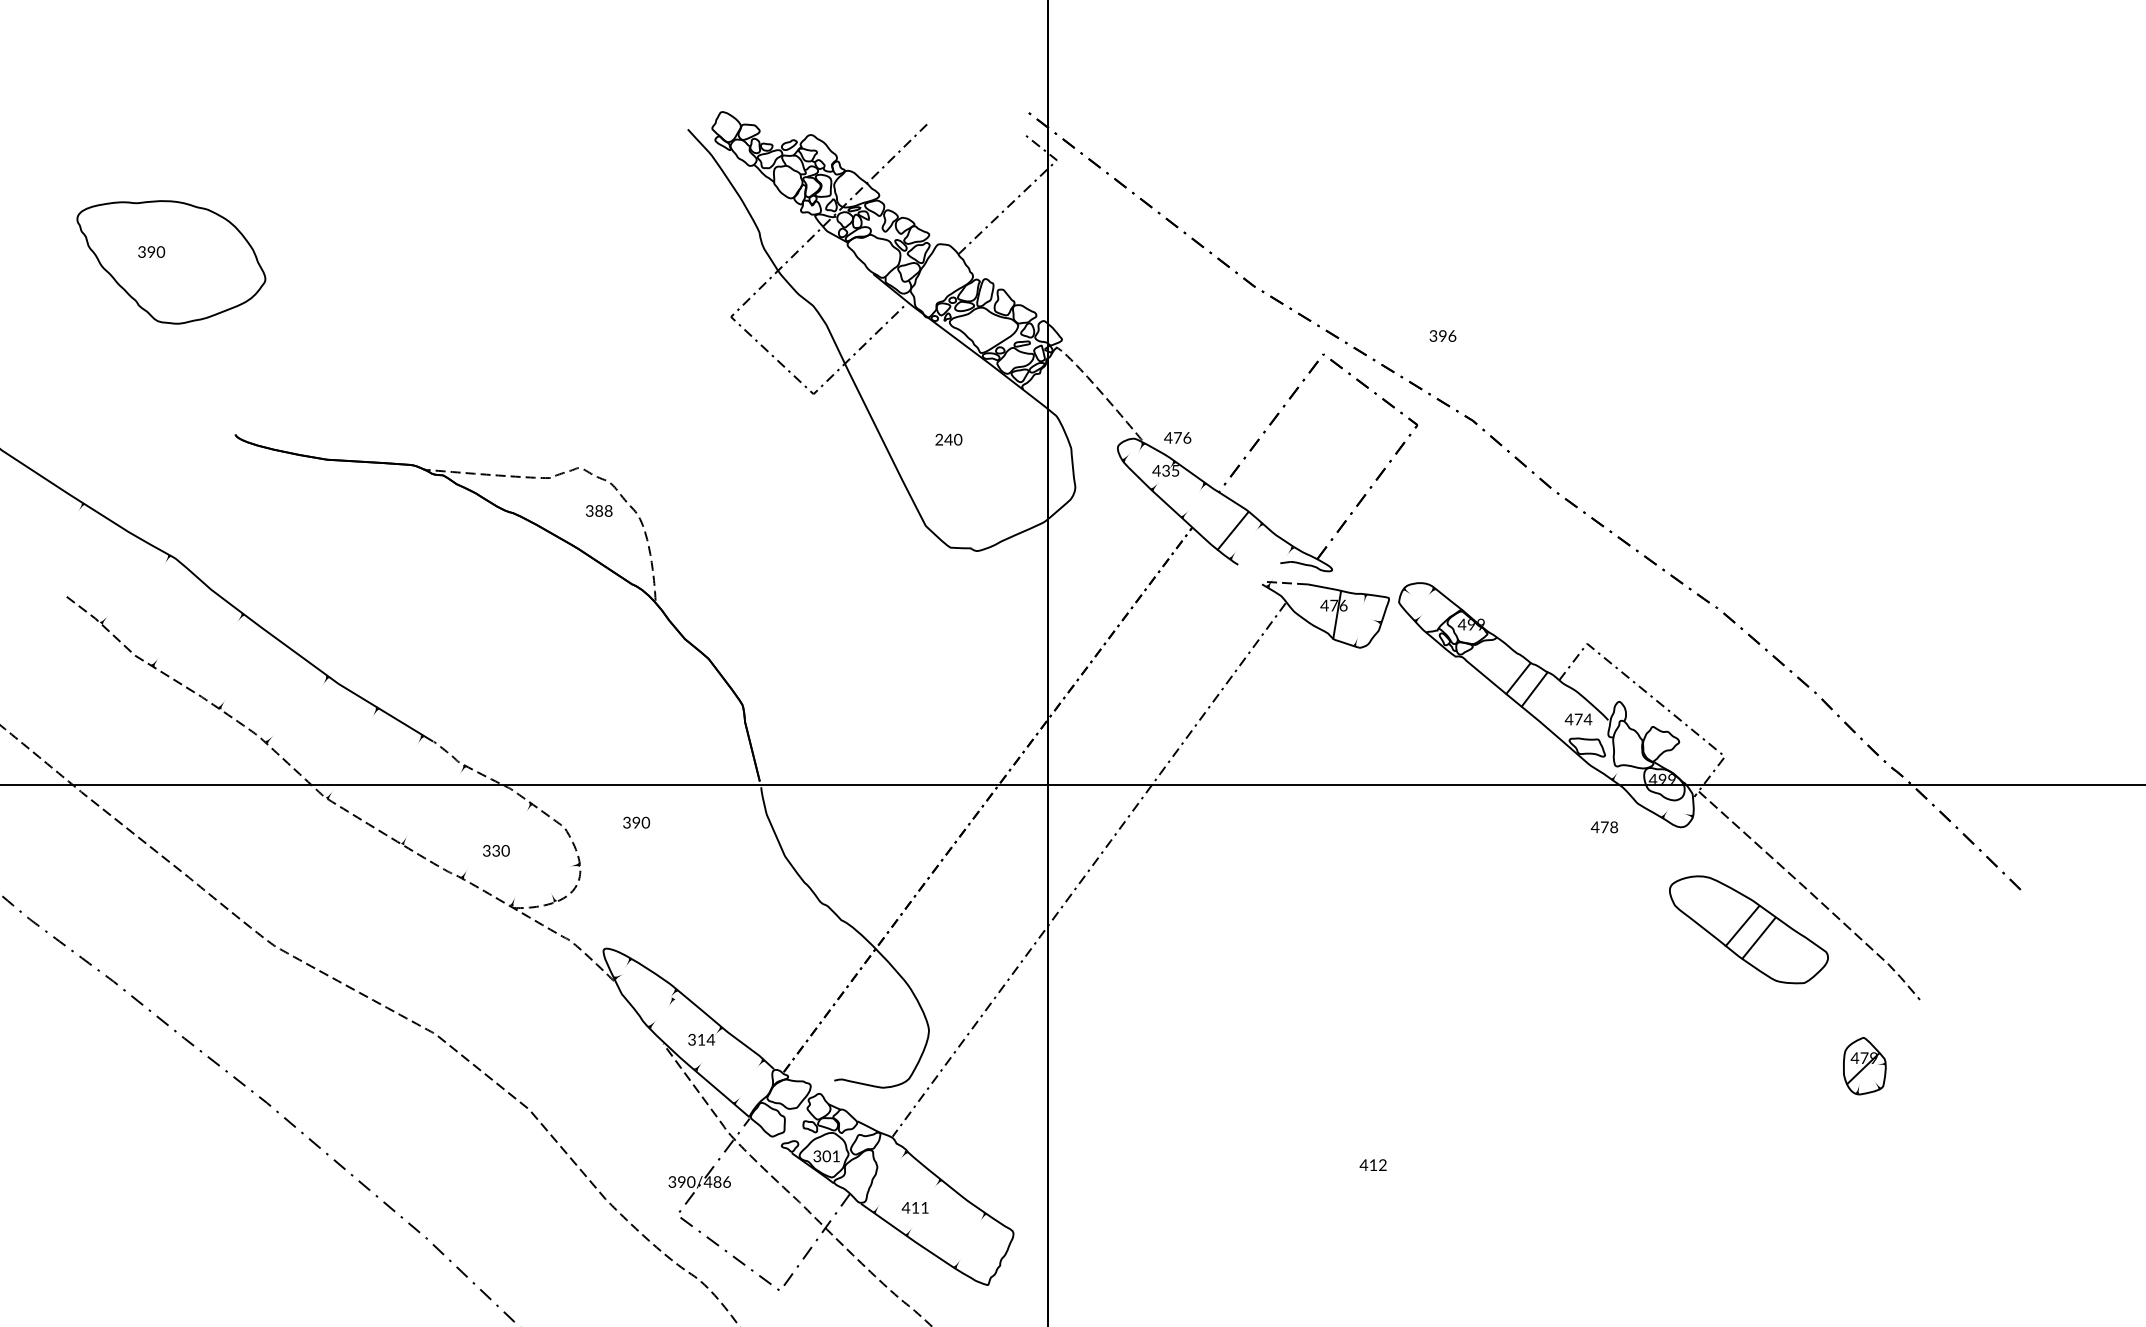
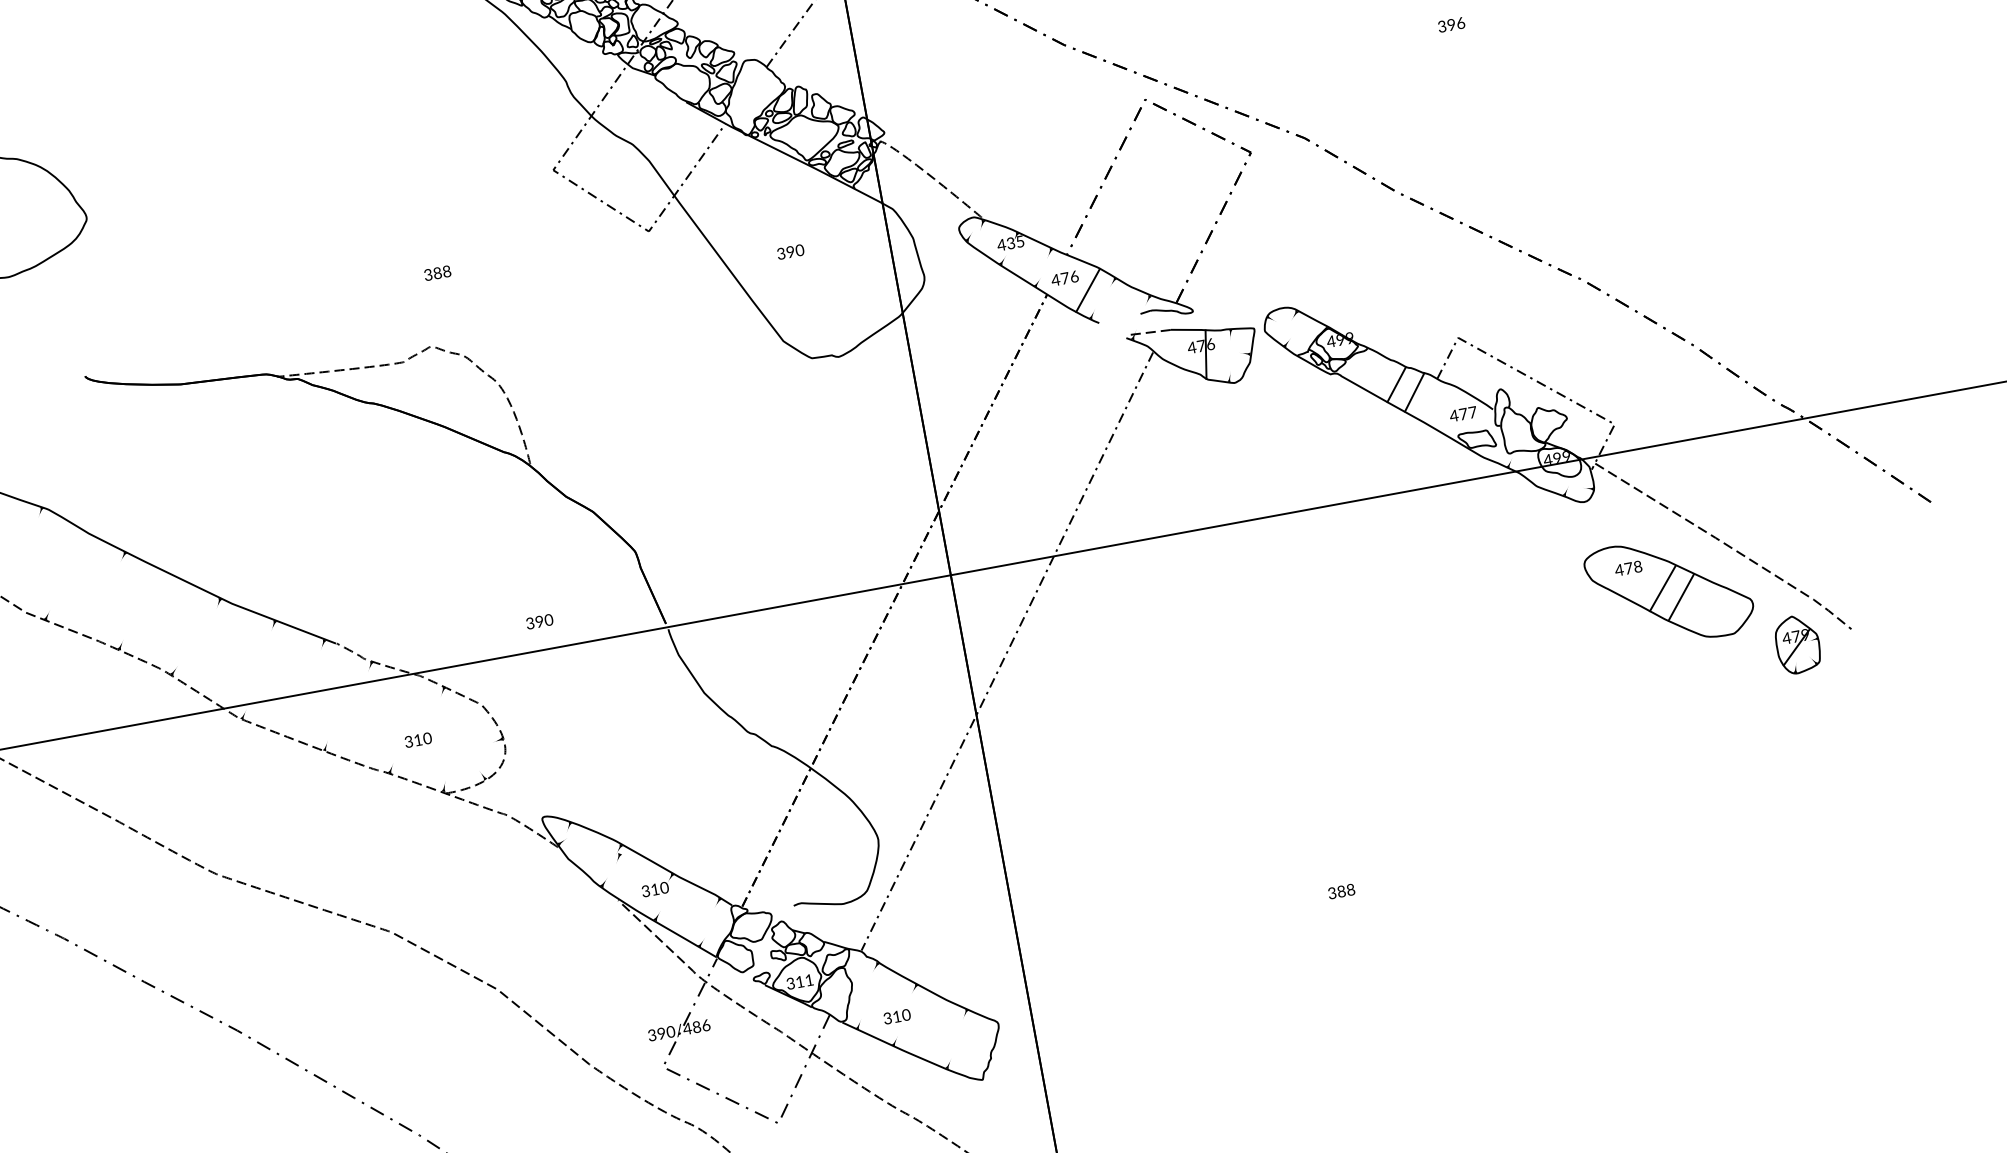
text: (1442, 335) -> (1451, 24), moved
text: (1177, 437) -> (1064, 278), moved
text: (943, 439) -> (785, 252), 240 -> 390
text: (599, 510) -> (437, 272), moved
text: (1587, 719) -> (1472, 412), 474 -> 477
text: (636, 822) -> (539, 621), moved
text: (1603, 827) -> (1627, 568), moved
text: (495, 850) -> (417, 739), 330 -> 310
text: (710, 1039) -> (664, 887), 314 -> 310
part: (1864, 1066) -> (1797, 644), moved
text: (826, 1156) -> (799, 982), 301 -> 311
text: (1372, 1165) -> (1340, 892), 412 -> 388
text: (915, 1207) -> (896, 1016), 411 -> 310

